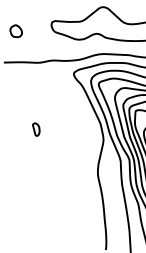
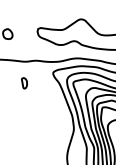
part: (36, 129) -> (24, 83), moved

